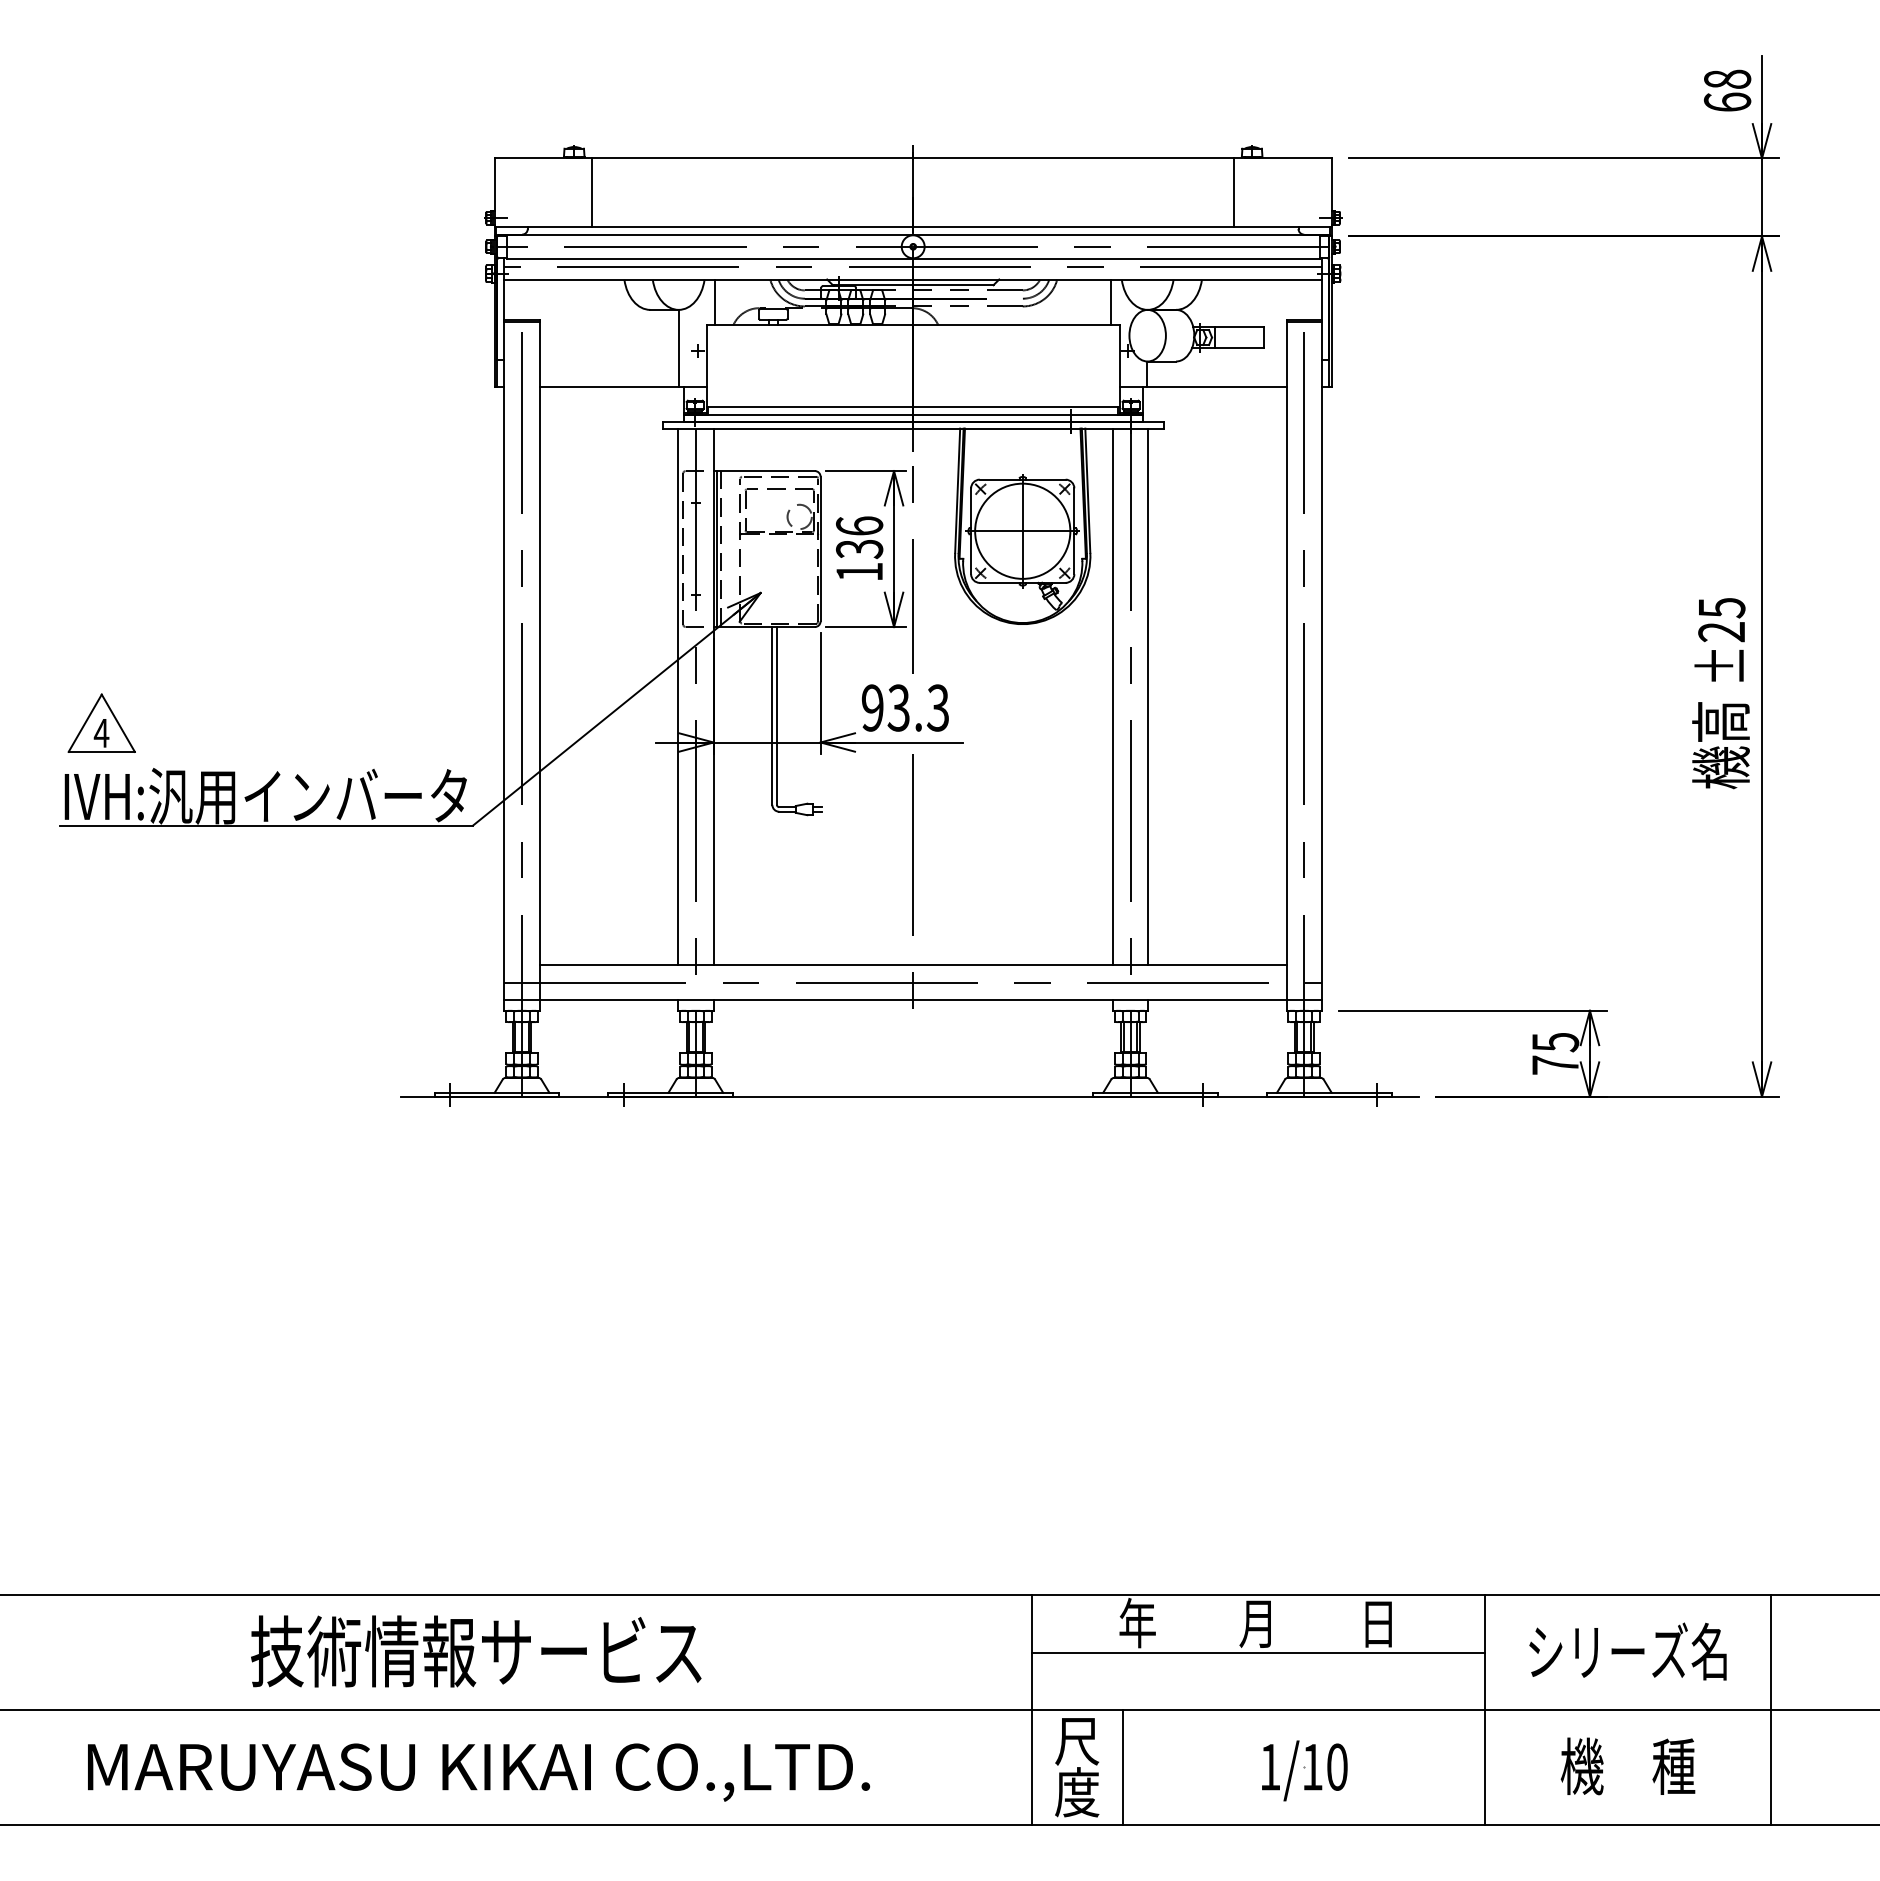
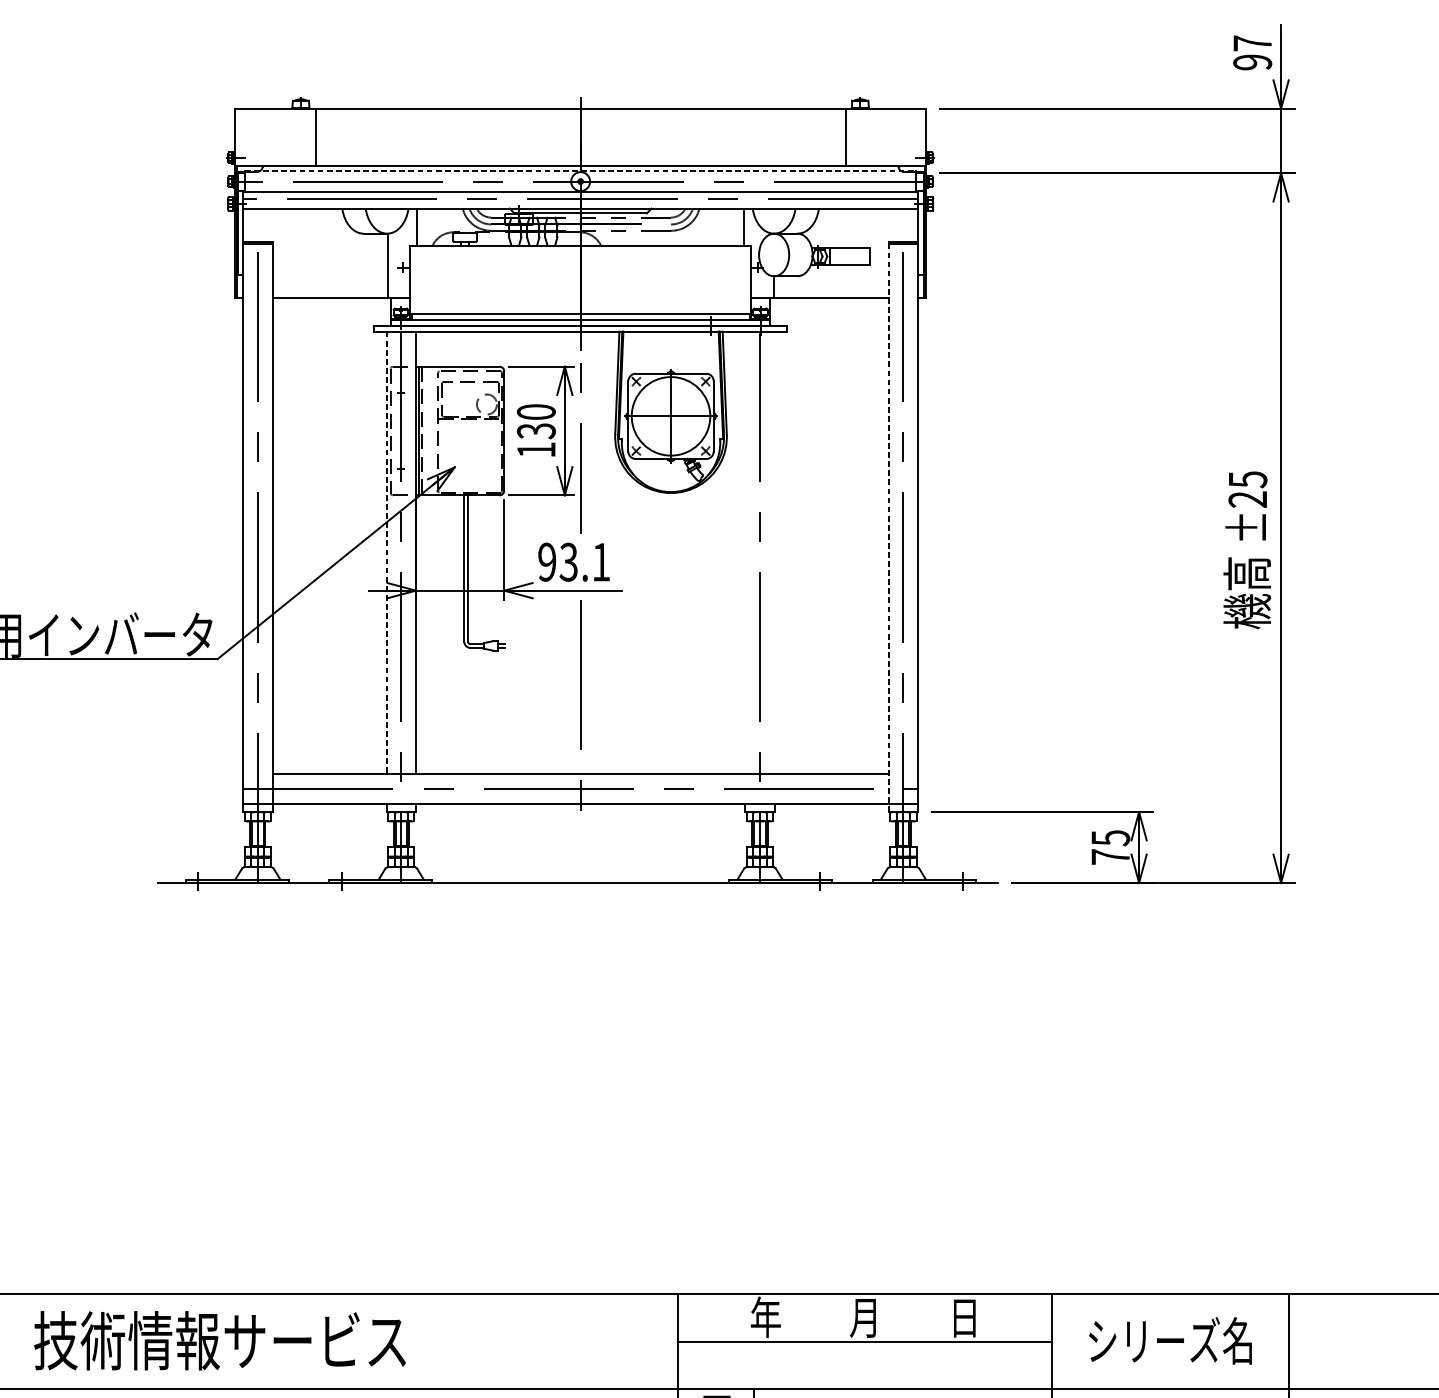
text: (1727, 90) -> (1252, 52), 68 -> 97
line: (913, 234) -> (580, 171), solid -> dashed
text: (859, 525) -> (536, 411), 136 -> 130
line: (1286, 665) -> (888, 527), solid -> dashed
line: (1112, 696) -> (745, 552), removed
line: (1148, 696) -> (774, 552), removed
line: (678, 697) -> (386, 553), solid -> dashed
text: (937, 707) -> (600, 561), 93.3 -> 93.1

